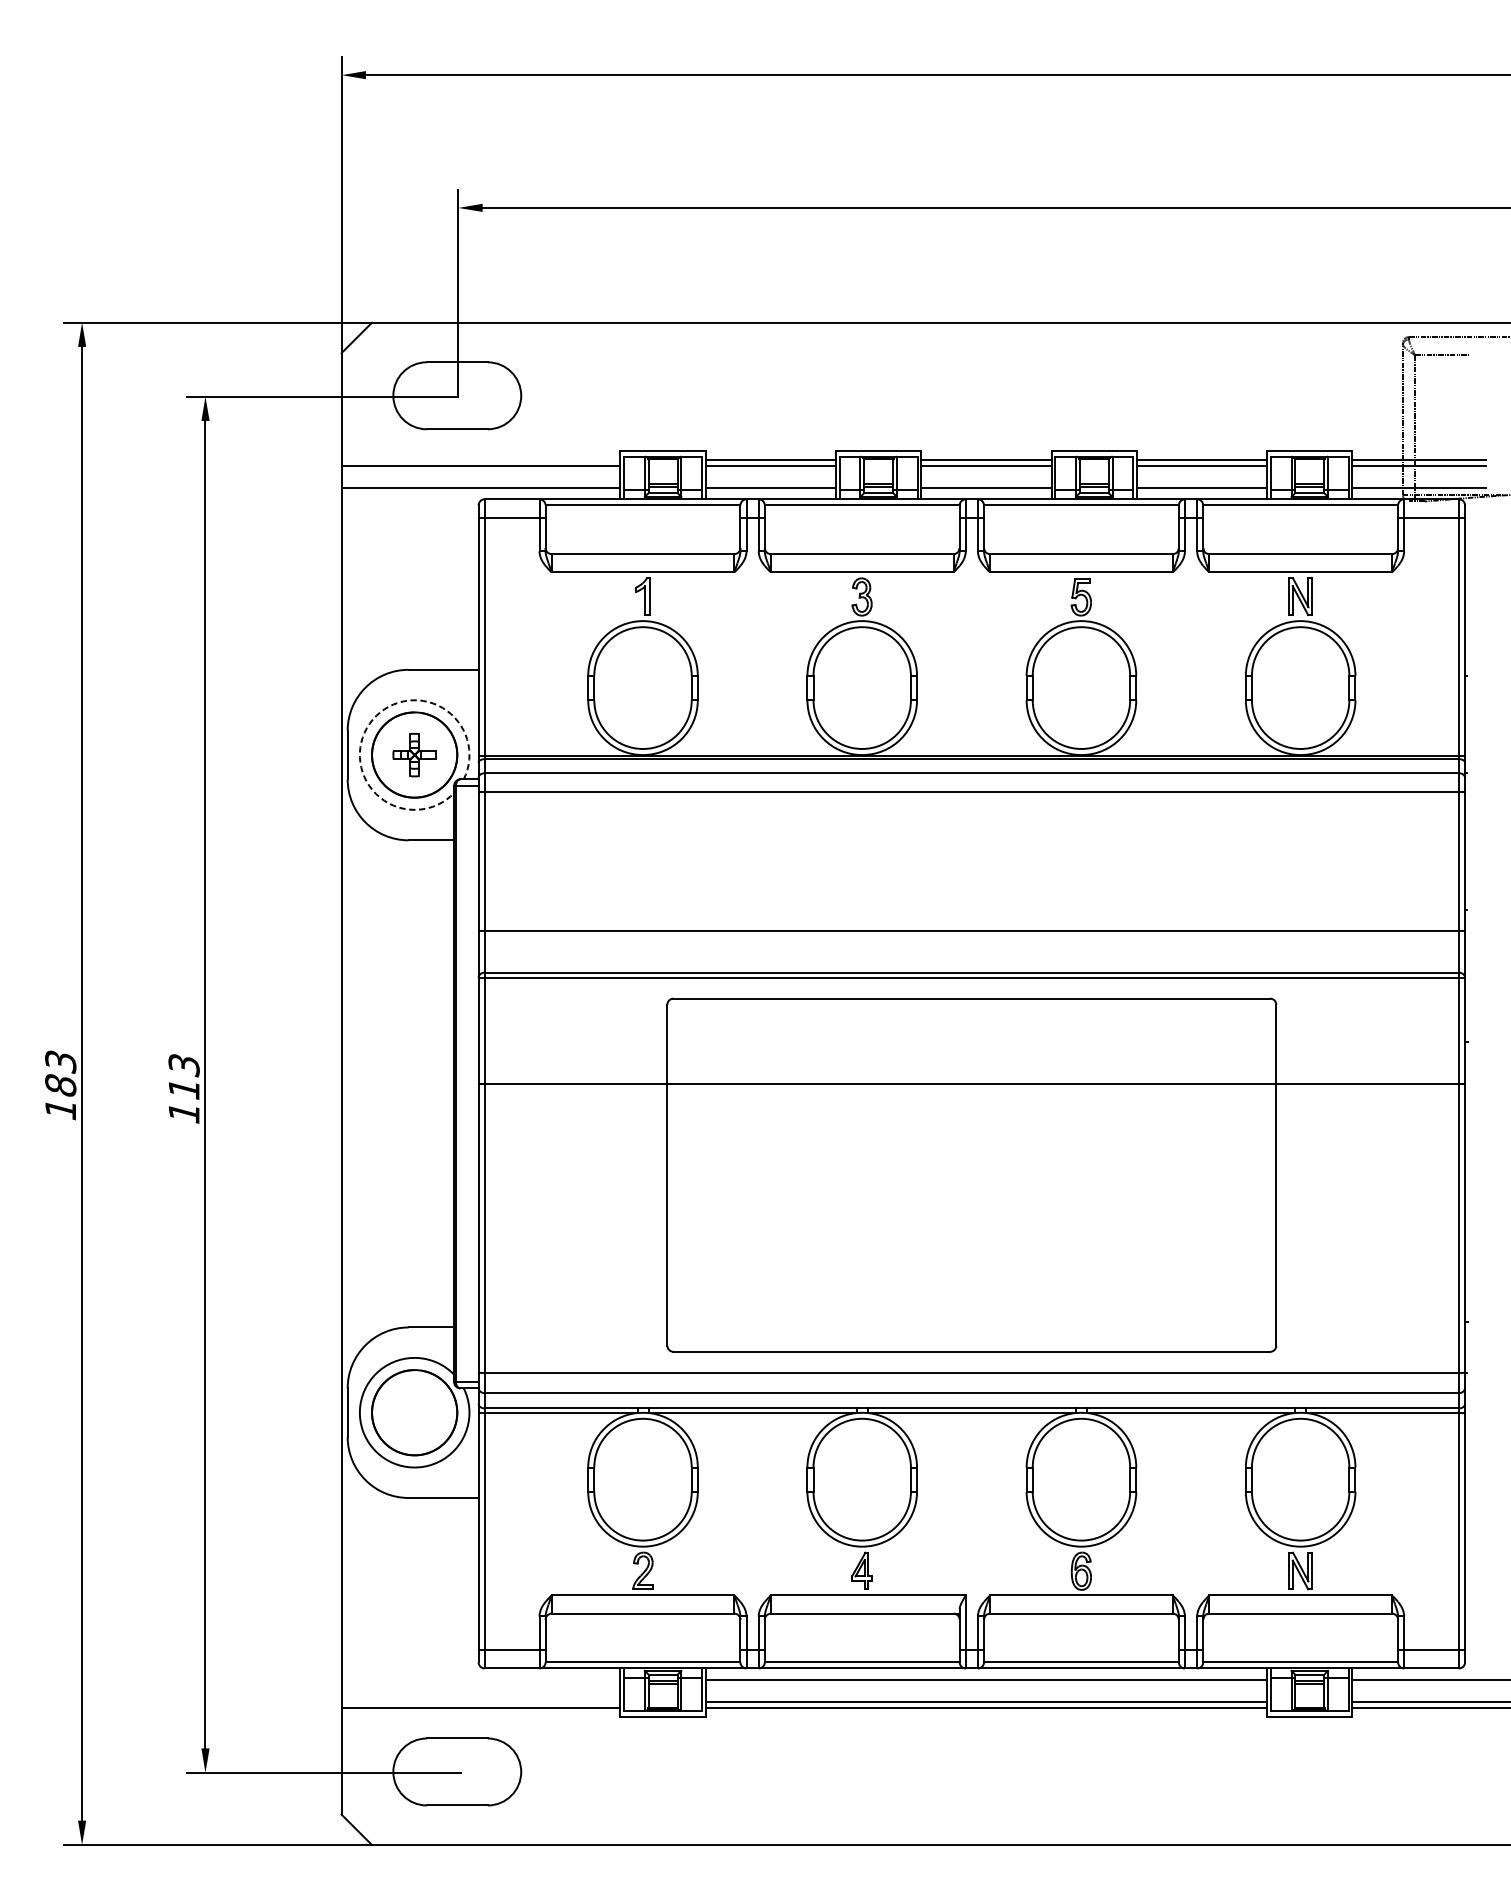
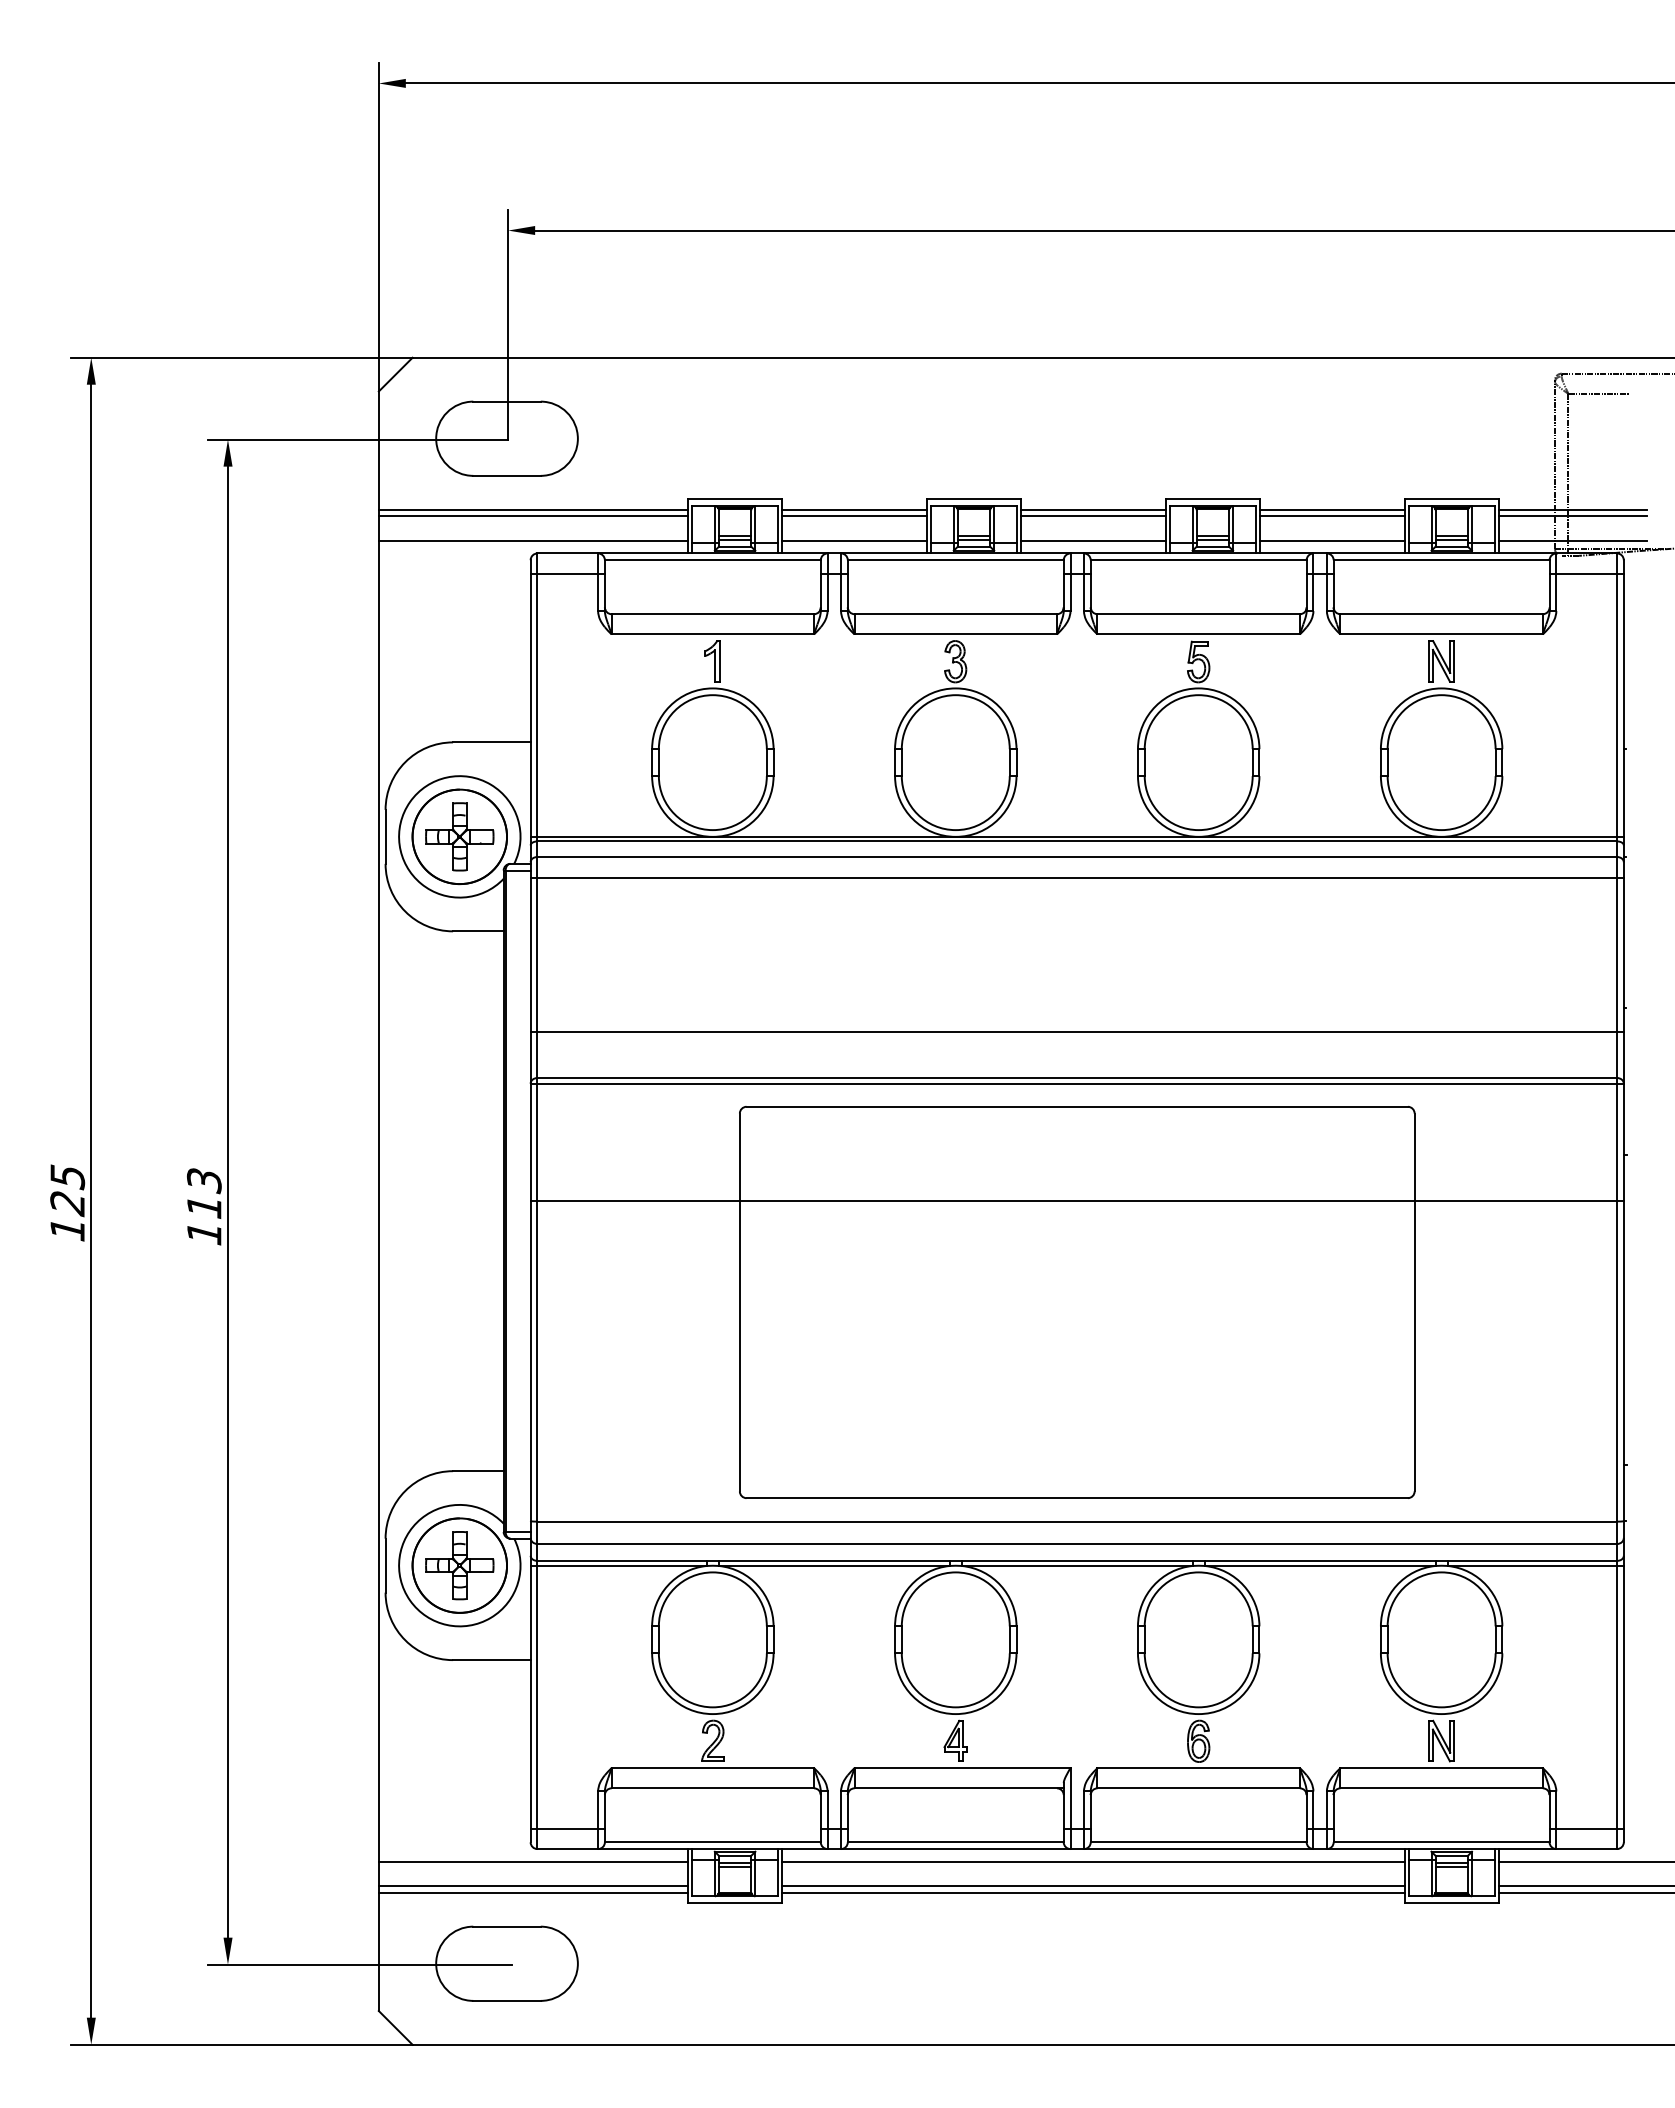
line: (480, 459) -> (532, 509), added
arc: (370, 724) -> (410, 802), dashed -> solid
part: (414, 754) -> (459, 836), size x1.43
text: (60, 1074) -> (67, 1190), 183 -> 125
part: (414, 1412) -> (459, 1565), added
line: (480, 1679) -> (532, 1861), added
line: (480, 1702) -> (532, 1886), added

